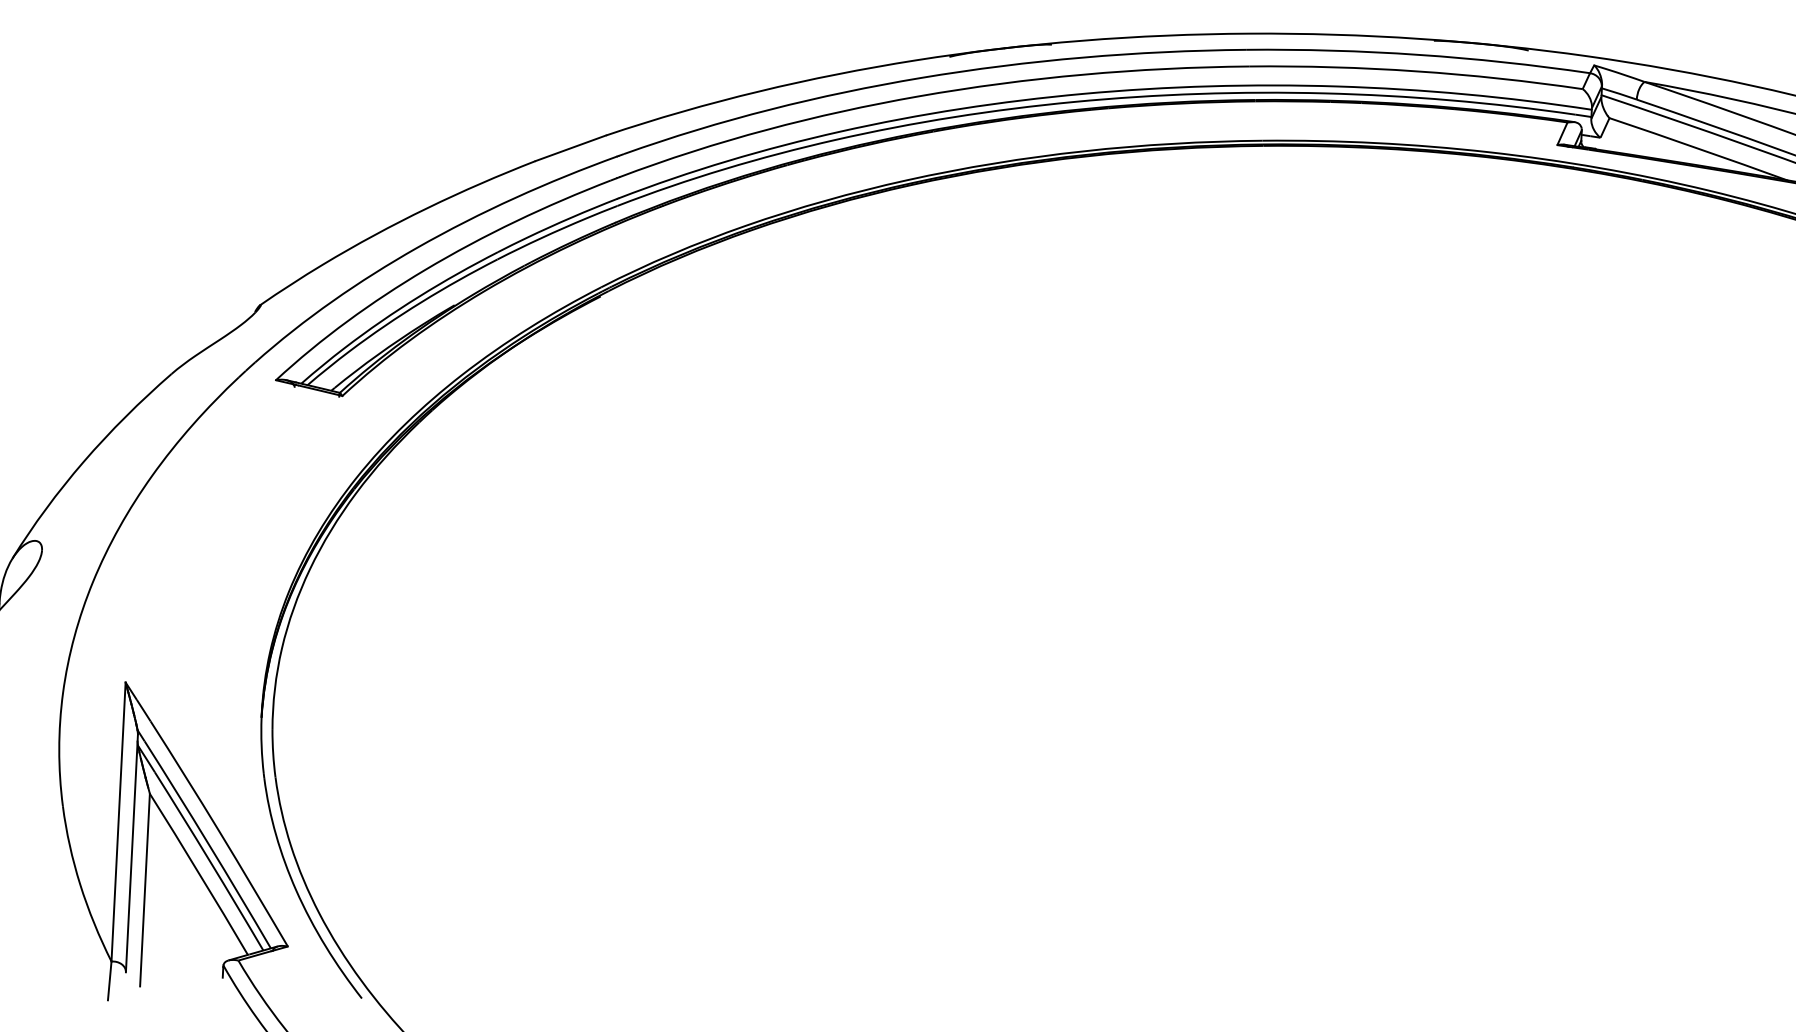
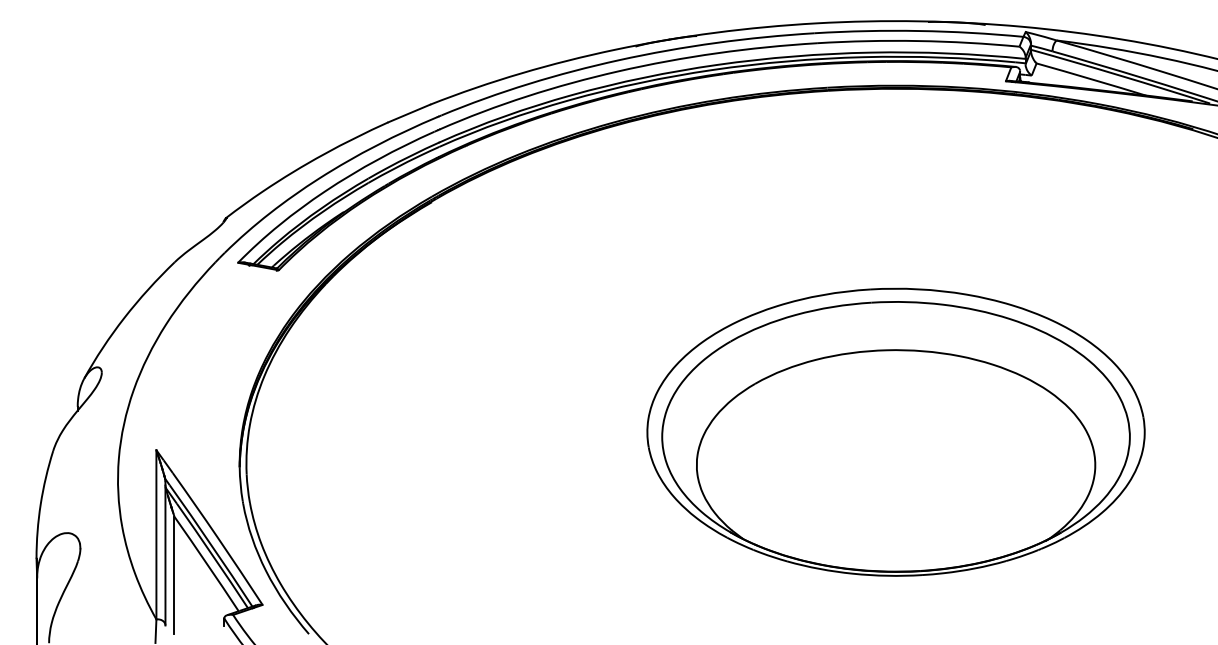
part: (1346, 713) -> (895, 431), added

